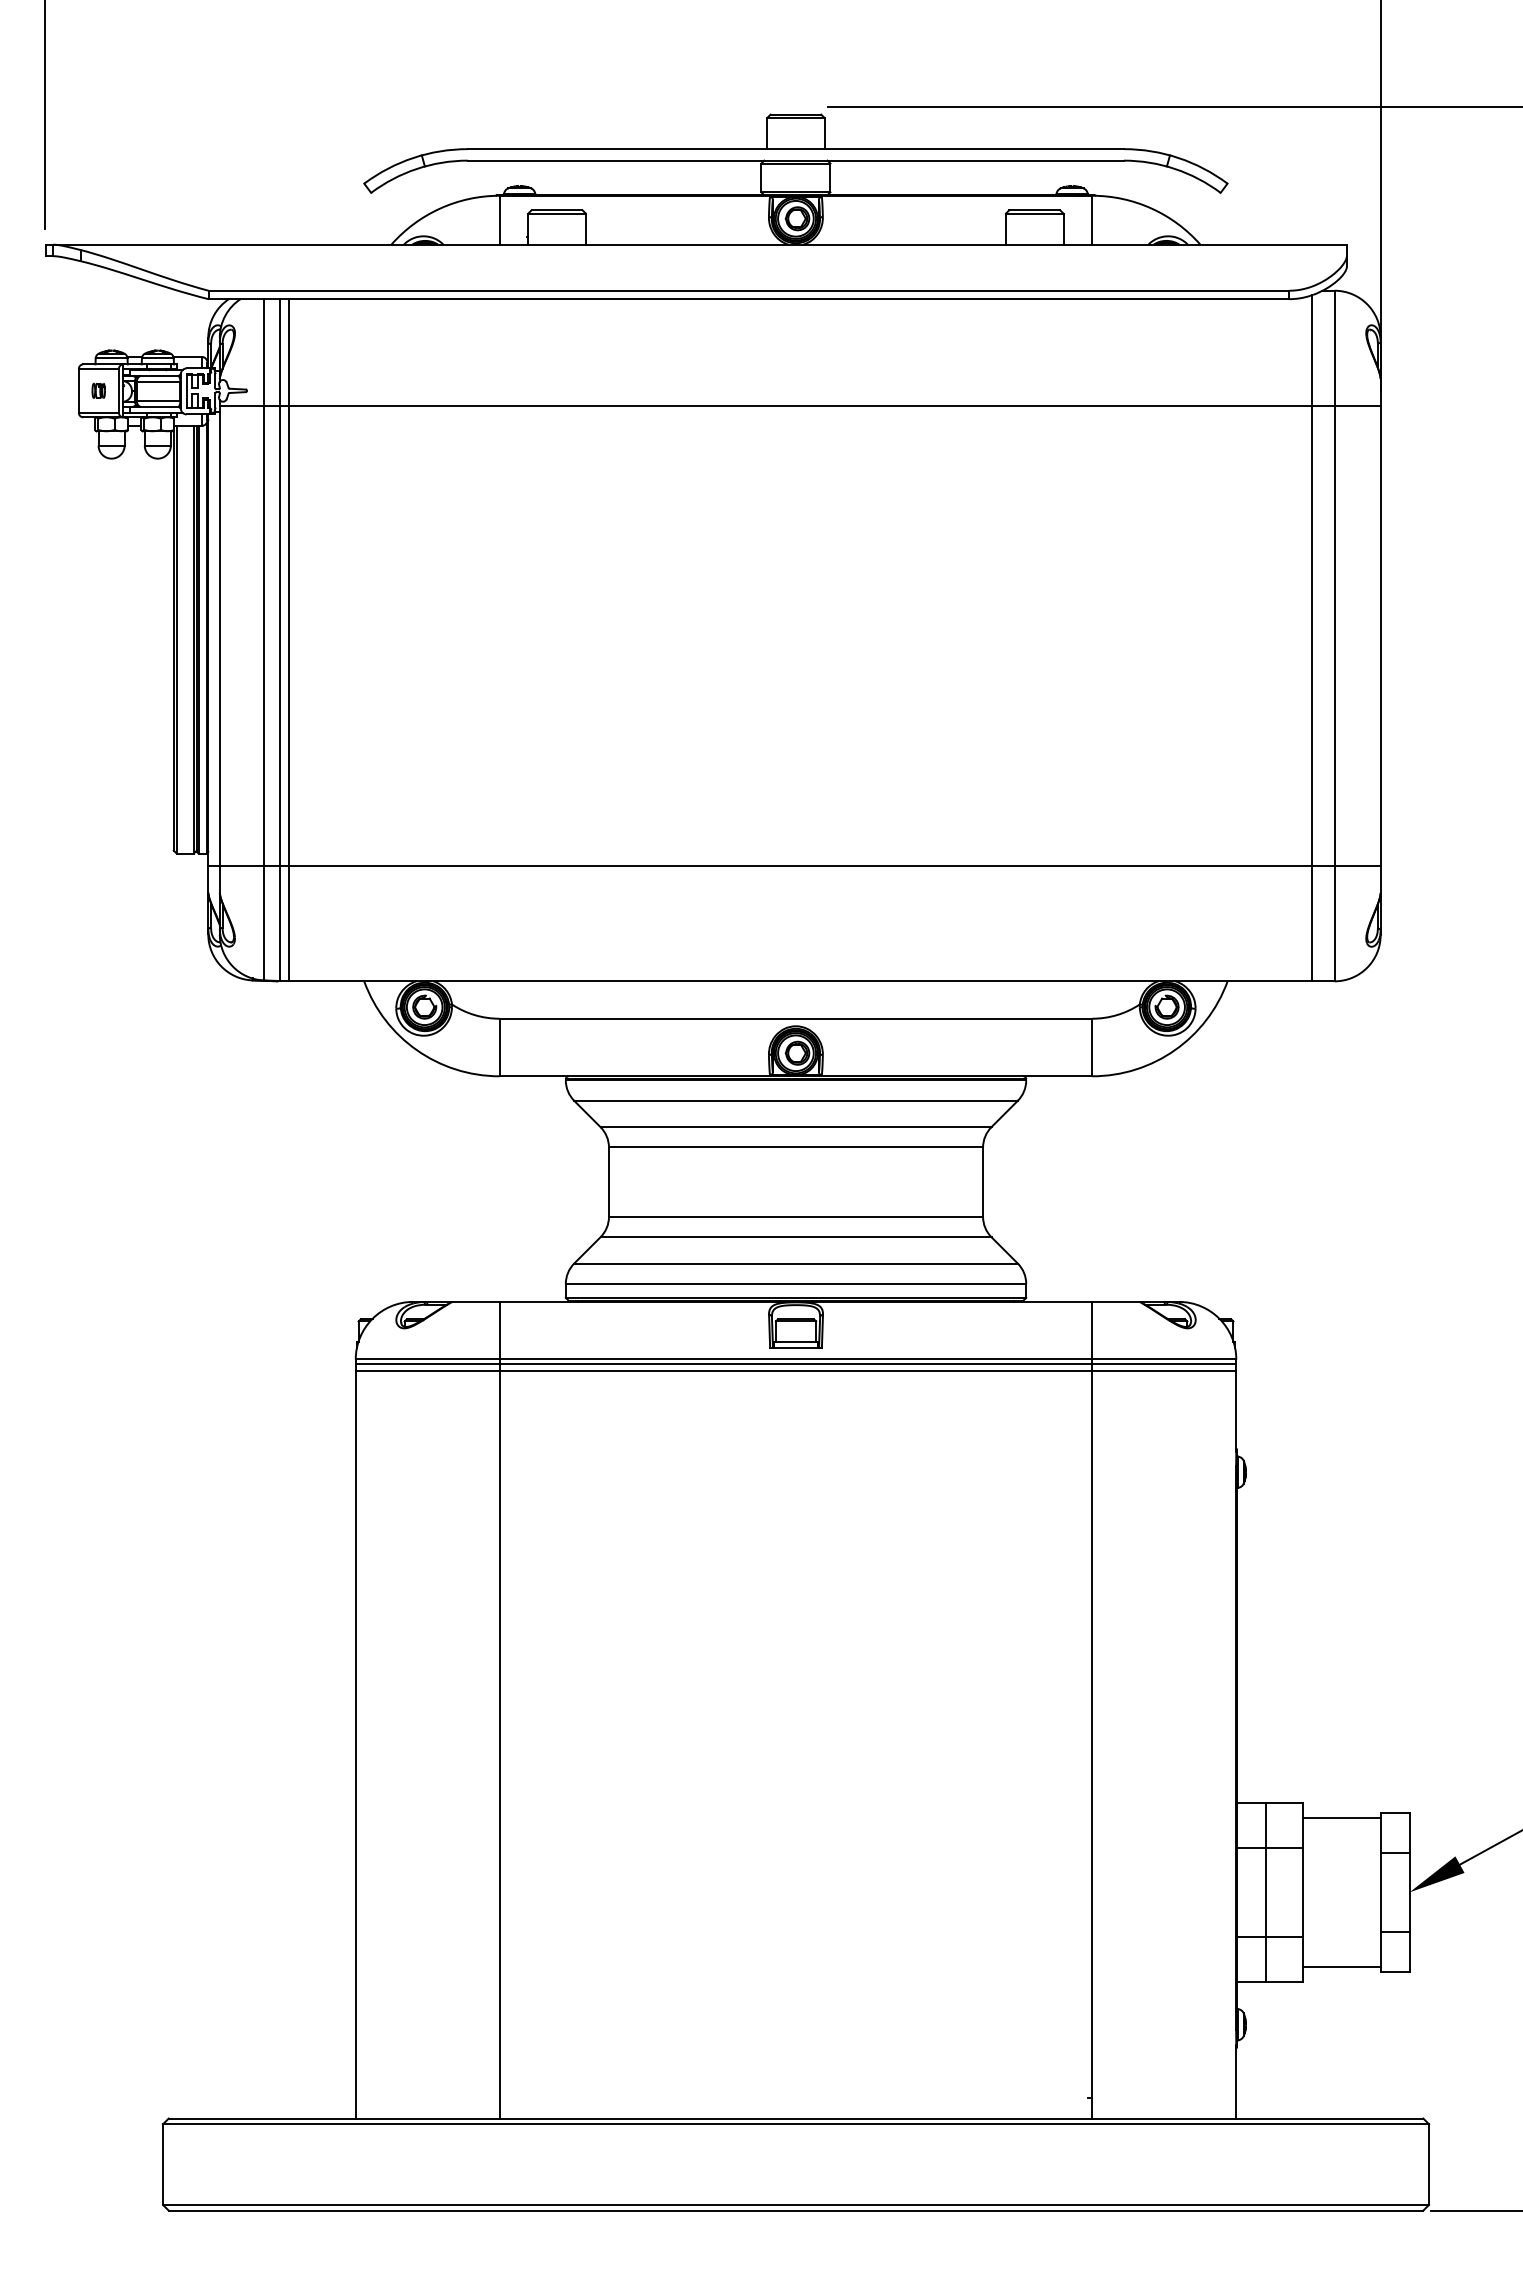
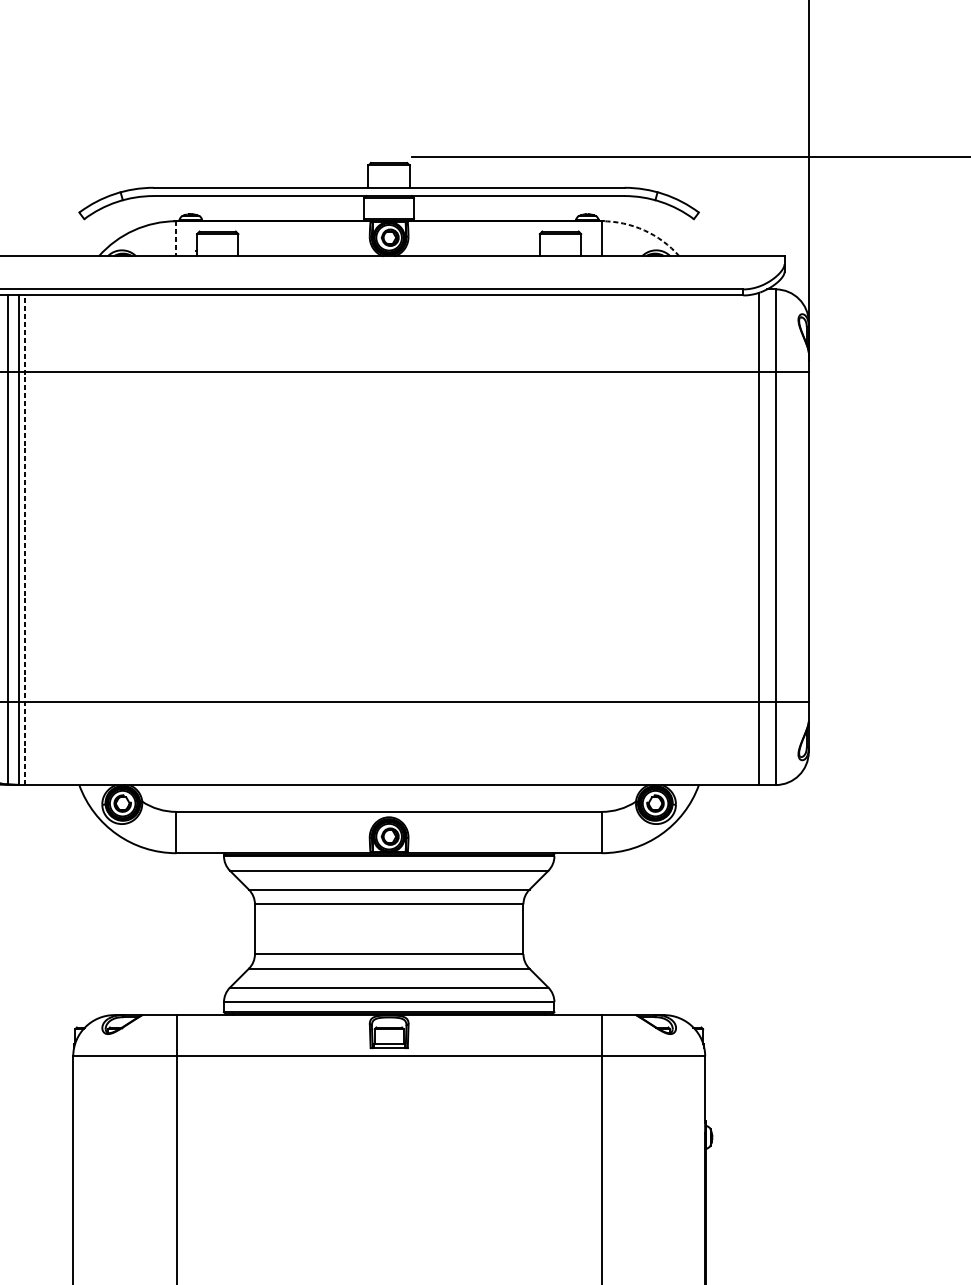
arc: (1151, 208) -> (644, 230), solid -> dashed
line: (499, 220) -> (176, 239), solid -> dashed
line: (288, 639) -> (24, 539), solid -> dashed
line: (795, 1364) -> (388, 1060), removed
line: (795, 1370) -> (388, 1064), removed

